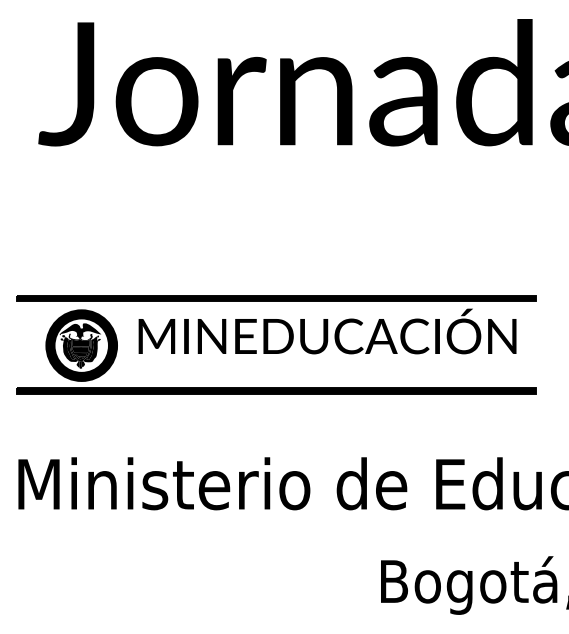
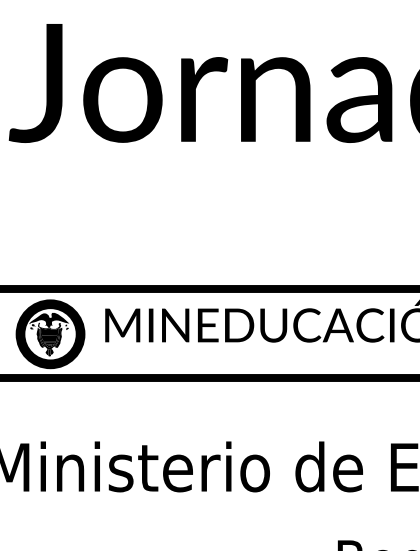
fill: (69, 349) -> (38, 337), removed
fill: (90, 349) -> (58, 337), removed

